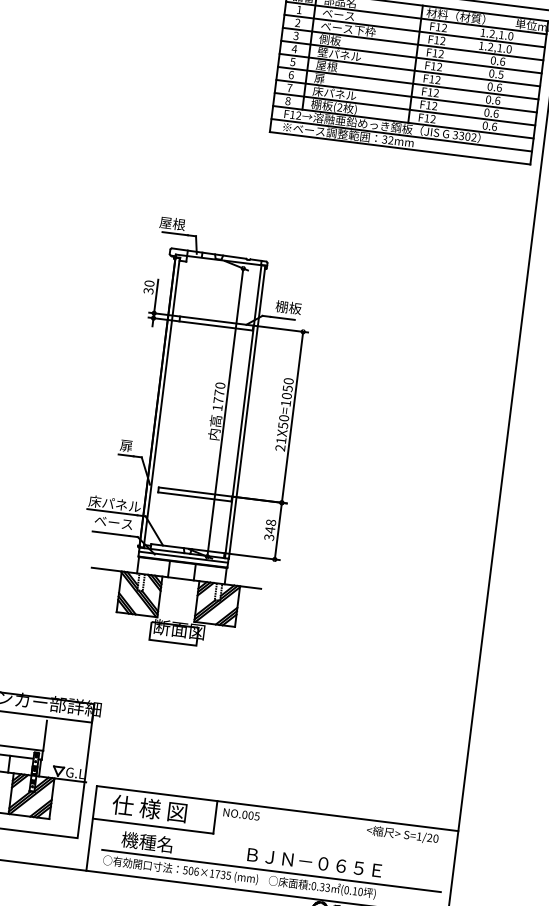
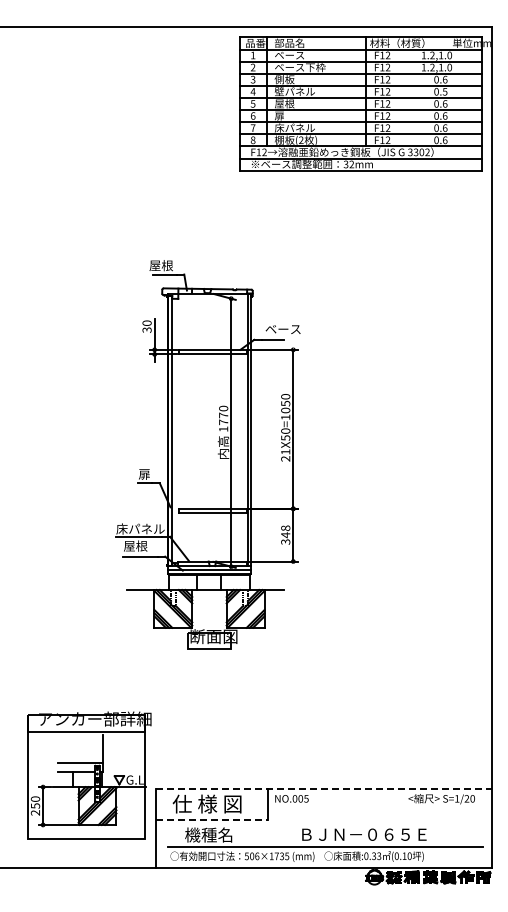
text: (294, 307) -> (282, 328), 棚板 -> ベース
text: (113, 521) -> (141, 545), ベース -> 屋根
line: (277, 808) -> (324, 789), solid -> dashed
line: (153, 826) -> (212, 819), solid -> dashed

